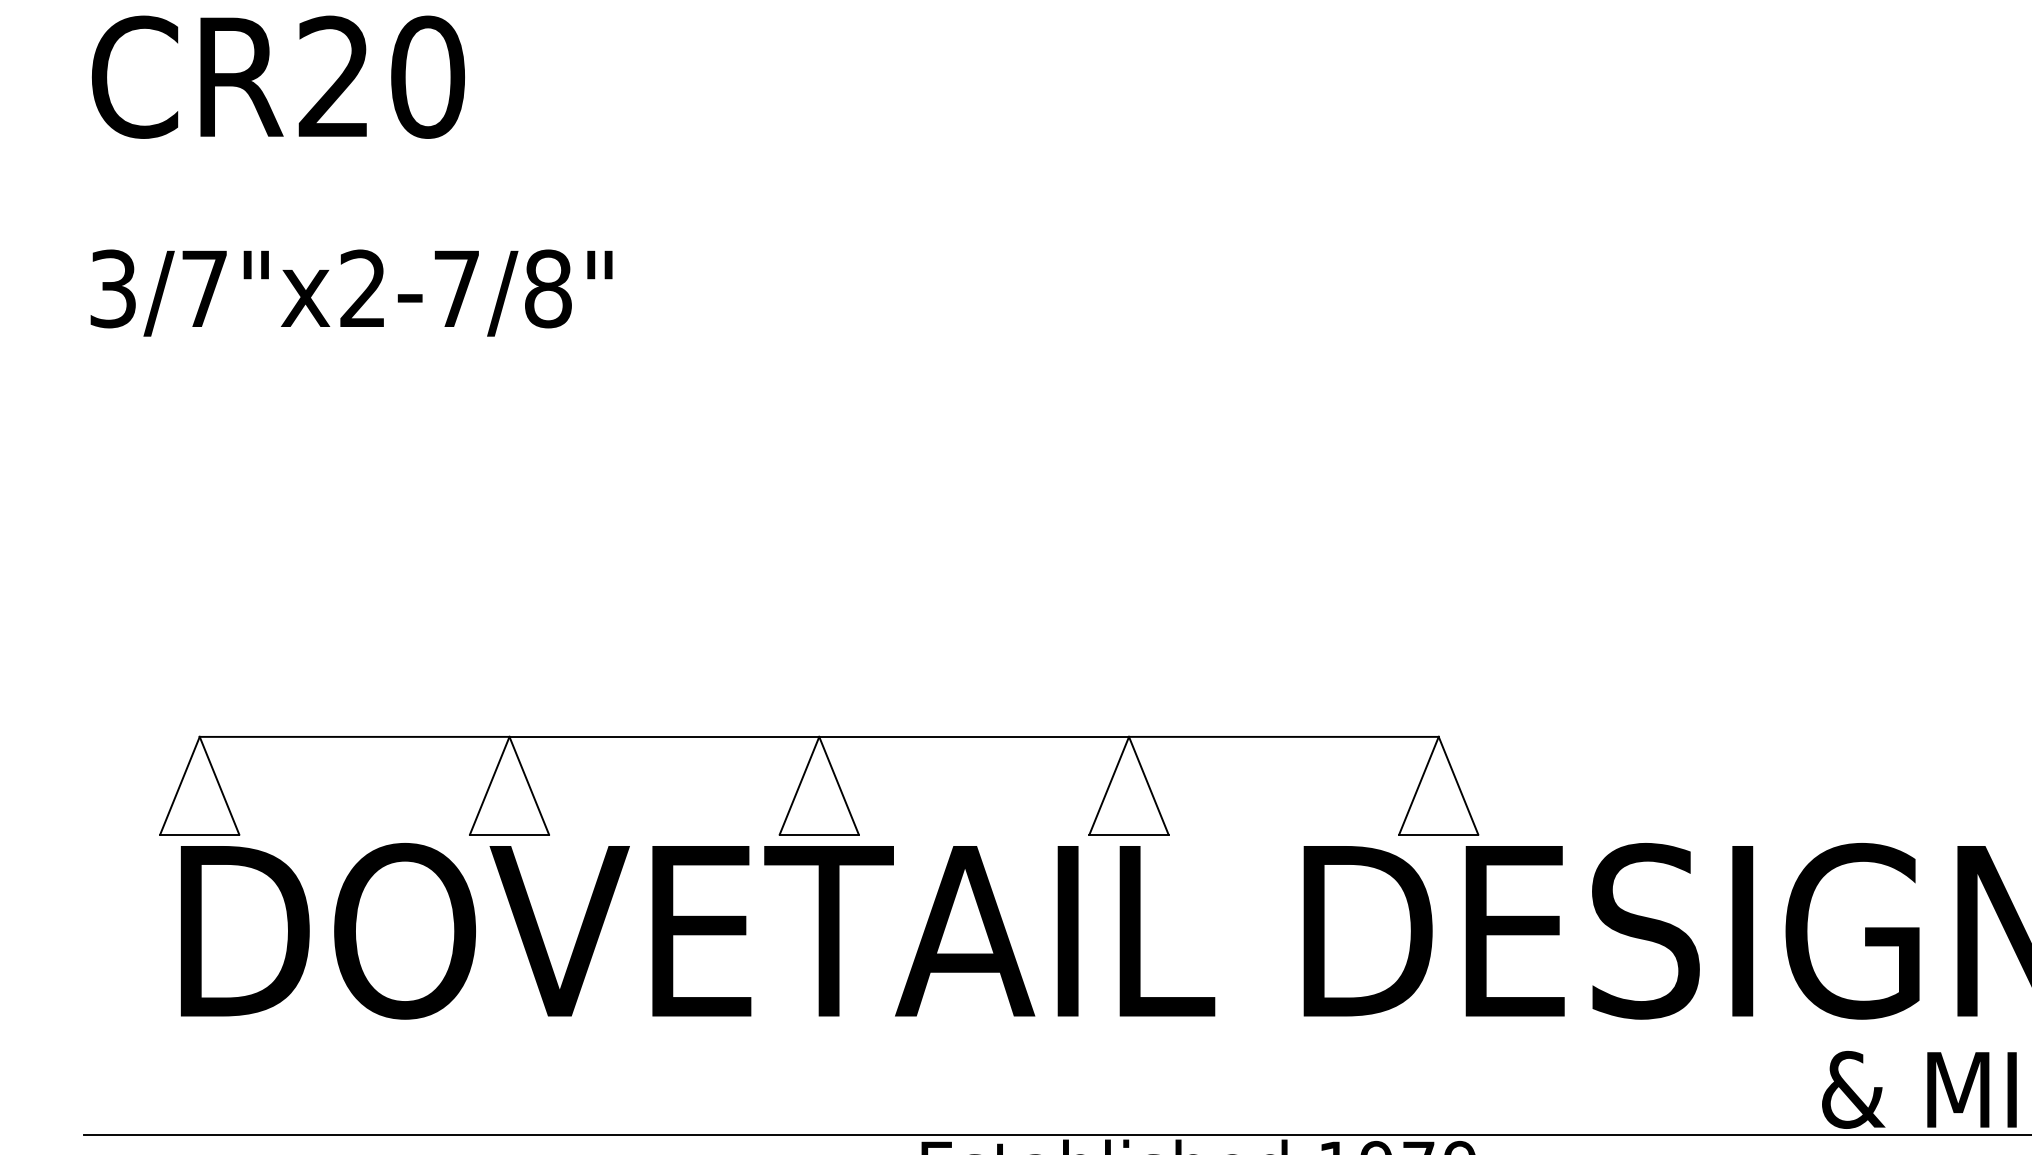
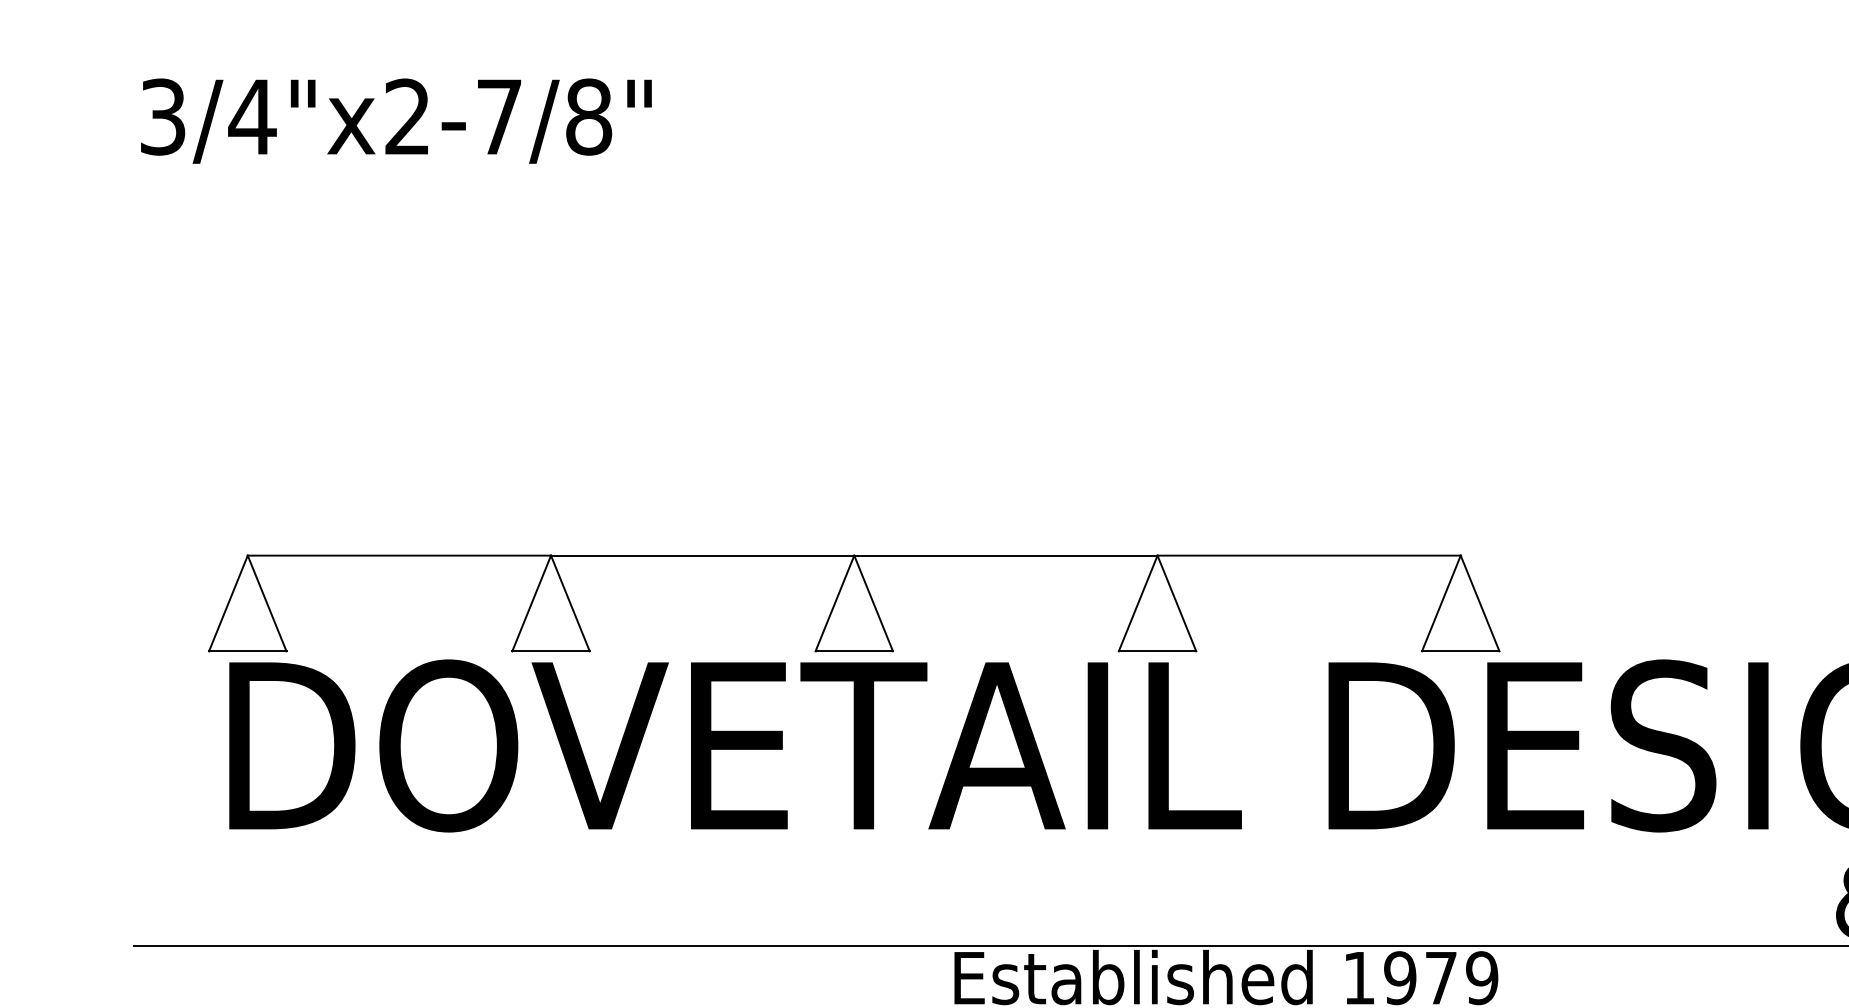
text: (204, 288) -> (252, 116), 3/7"x2-7/8" -> 3/4"x2-7/8"

